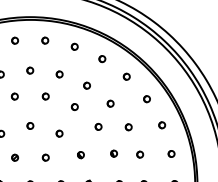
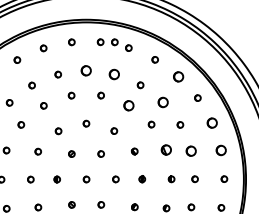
part: (59, 40) -> (114, 42), added
part: (30, 70) -> (86, 70), size x1.6
part: (59, 74) -> (114, 74), size x1.6
part: (126, 76) -> (178, 76), size x1.6
part: (109, 103) -> (162, 102), size x1.6
part: (74, 106) -> (128, 105), size x1.6
part: (162, 124) -> (212, 122), size x1.6
part: (114, 154) -> (166, 150), size x1.6
part: (140, 154) -> (191, 150), size x1.6
part: (171, 154) -> (221, 150), size x1.6

